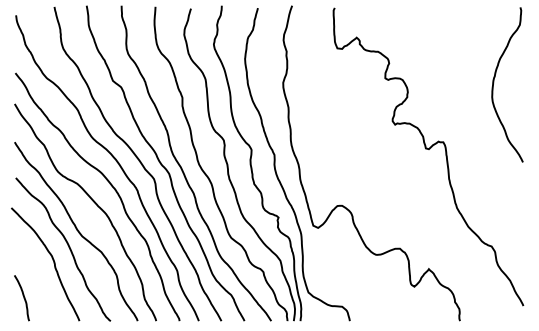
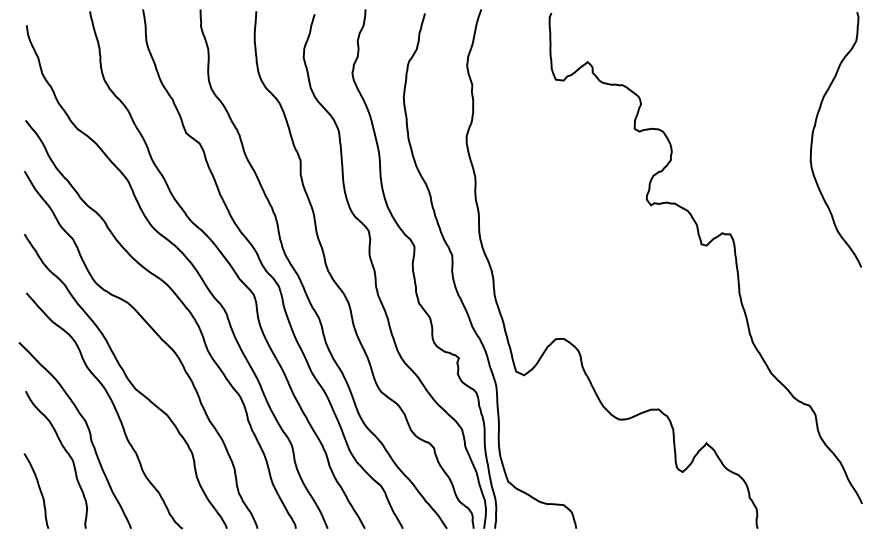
curve: (40, 276) -> (66, 455), added

